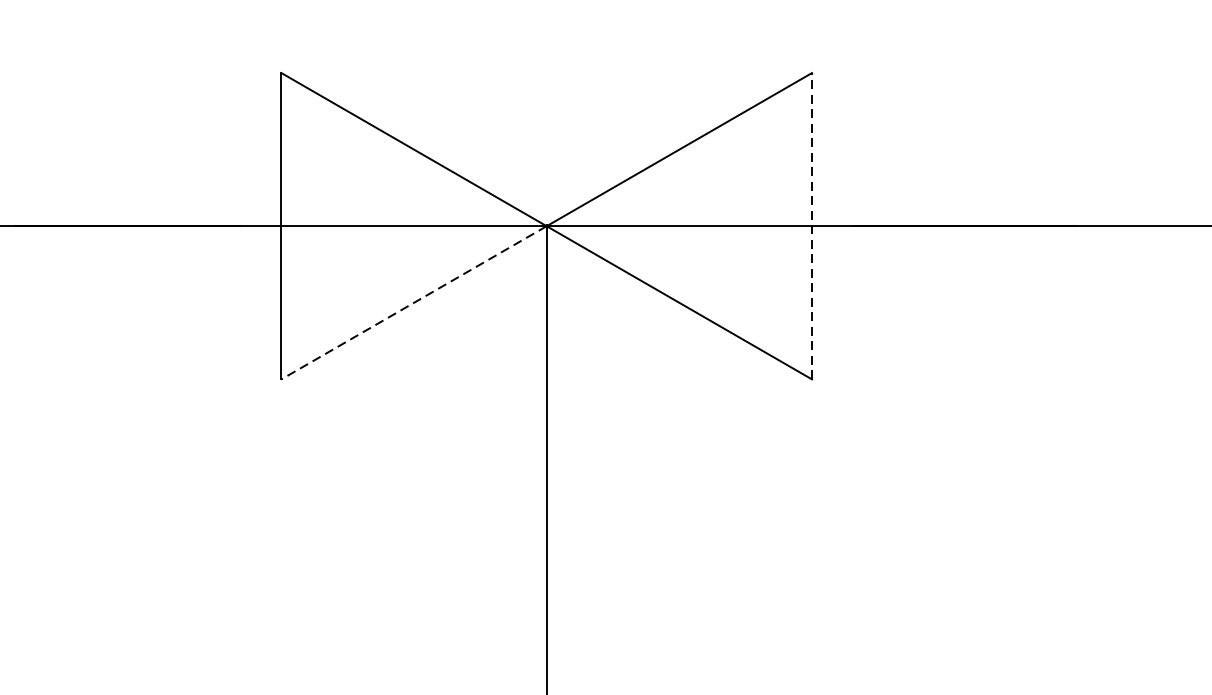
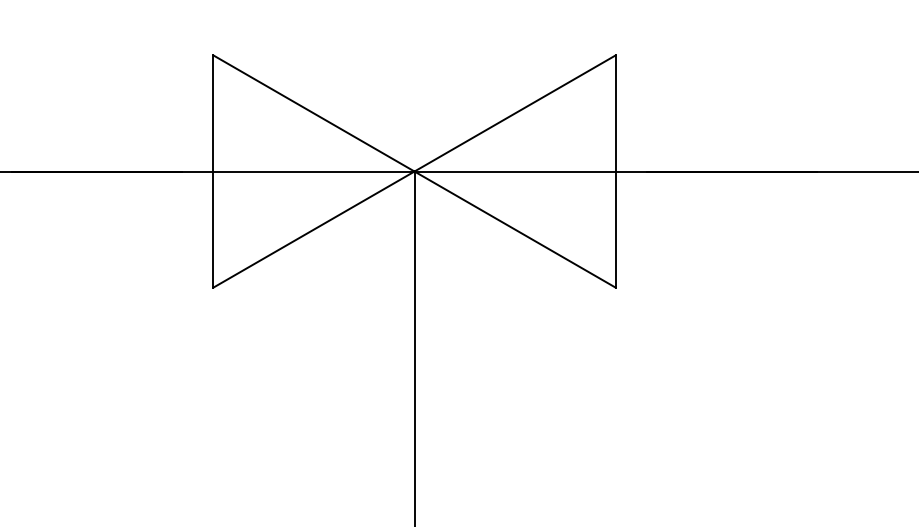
line: (811, 226) -> (615, 171), dashed -> solid
line: (413, 302) -> (313, 229), dashed -> solid

